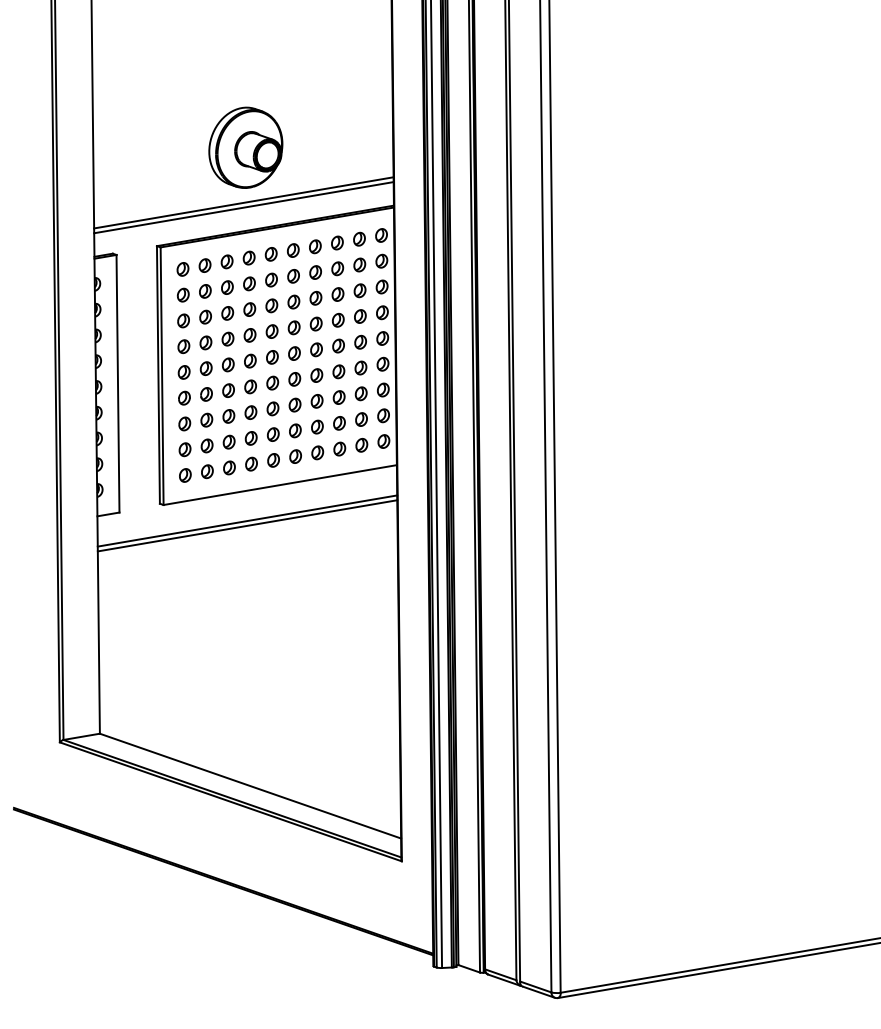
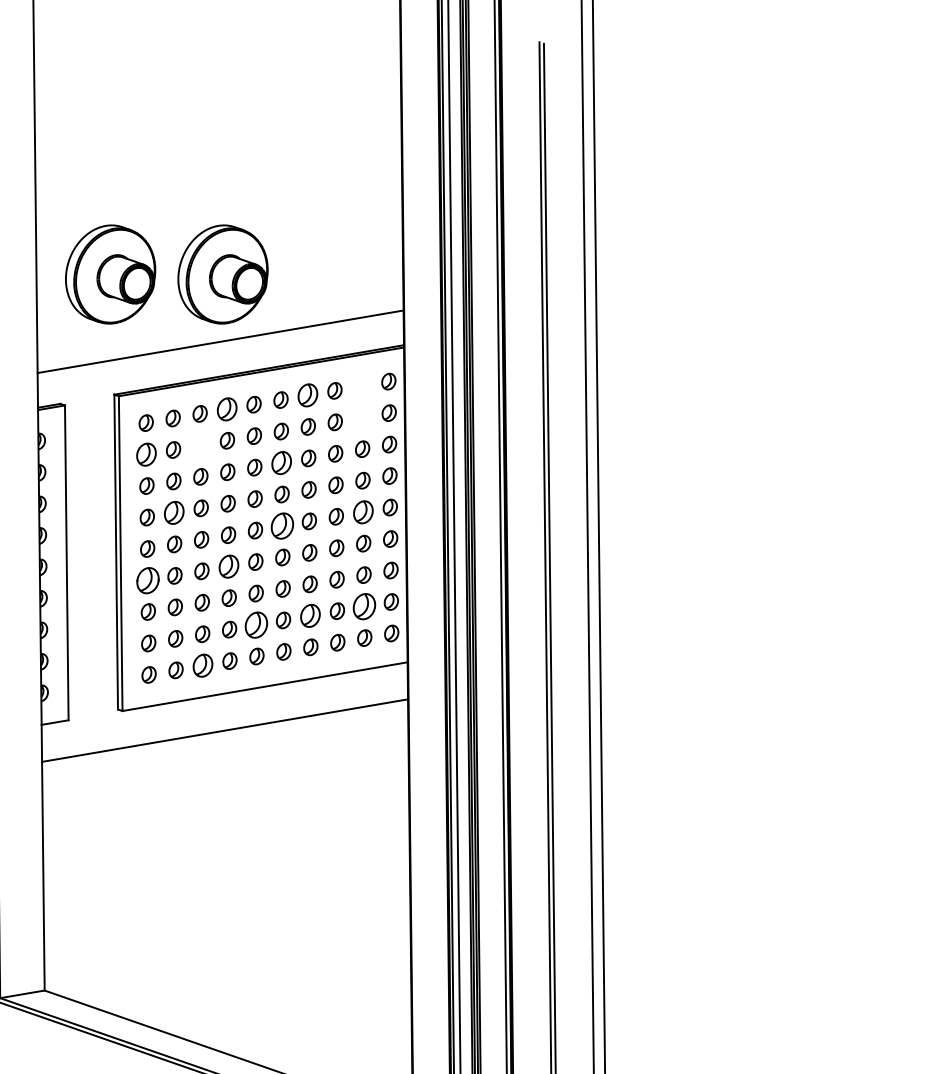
part: (153, 147) -> (110, 274), added
line: (243, 207) -> (220, 347), removed
part: (359, 238) -> (361, 385), removed
part: (315, 246) -> (308, 395), size x1.4
part: (248, 257) -> (226, 408), size x1.4
part: (359, 264) -> (361, 417), removed
part: (227, 287) -> (200, 445), removed
part: (183, 294) -> (146, 453), size x1.4
part: (293, 301) -> (281, 462), size x1.4
part: (360, 341) -> (363, 511), size x1.4
part: (205, 342) -> (173, 512), size x1.4
part: (294, 353) -> (282, 525), size x1.6
part: (250, 386) -> (228, 566), size x1.4
part: (184, 397) -> (148, 579), size x1.6
part: (361, 419) -> (364, 606), size x1.6
part: (317, 426) -> (310, 615), size x1.4
part: (273, 434) -> (256, 624), size x1.6
part: (229, 467) -> (203, 665), size x1.4
line: (247, 525) -> (225, 736), removed

